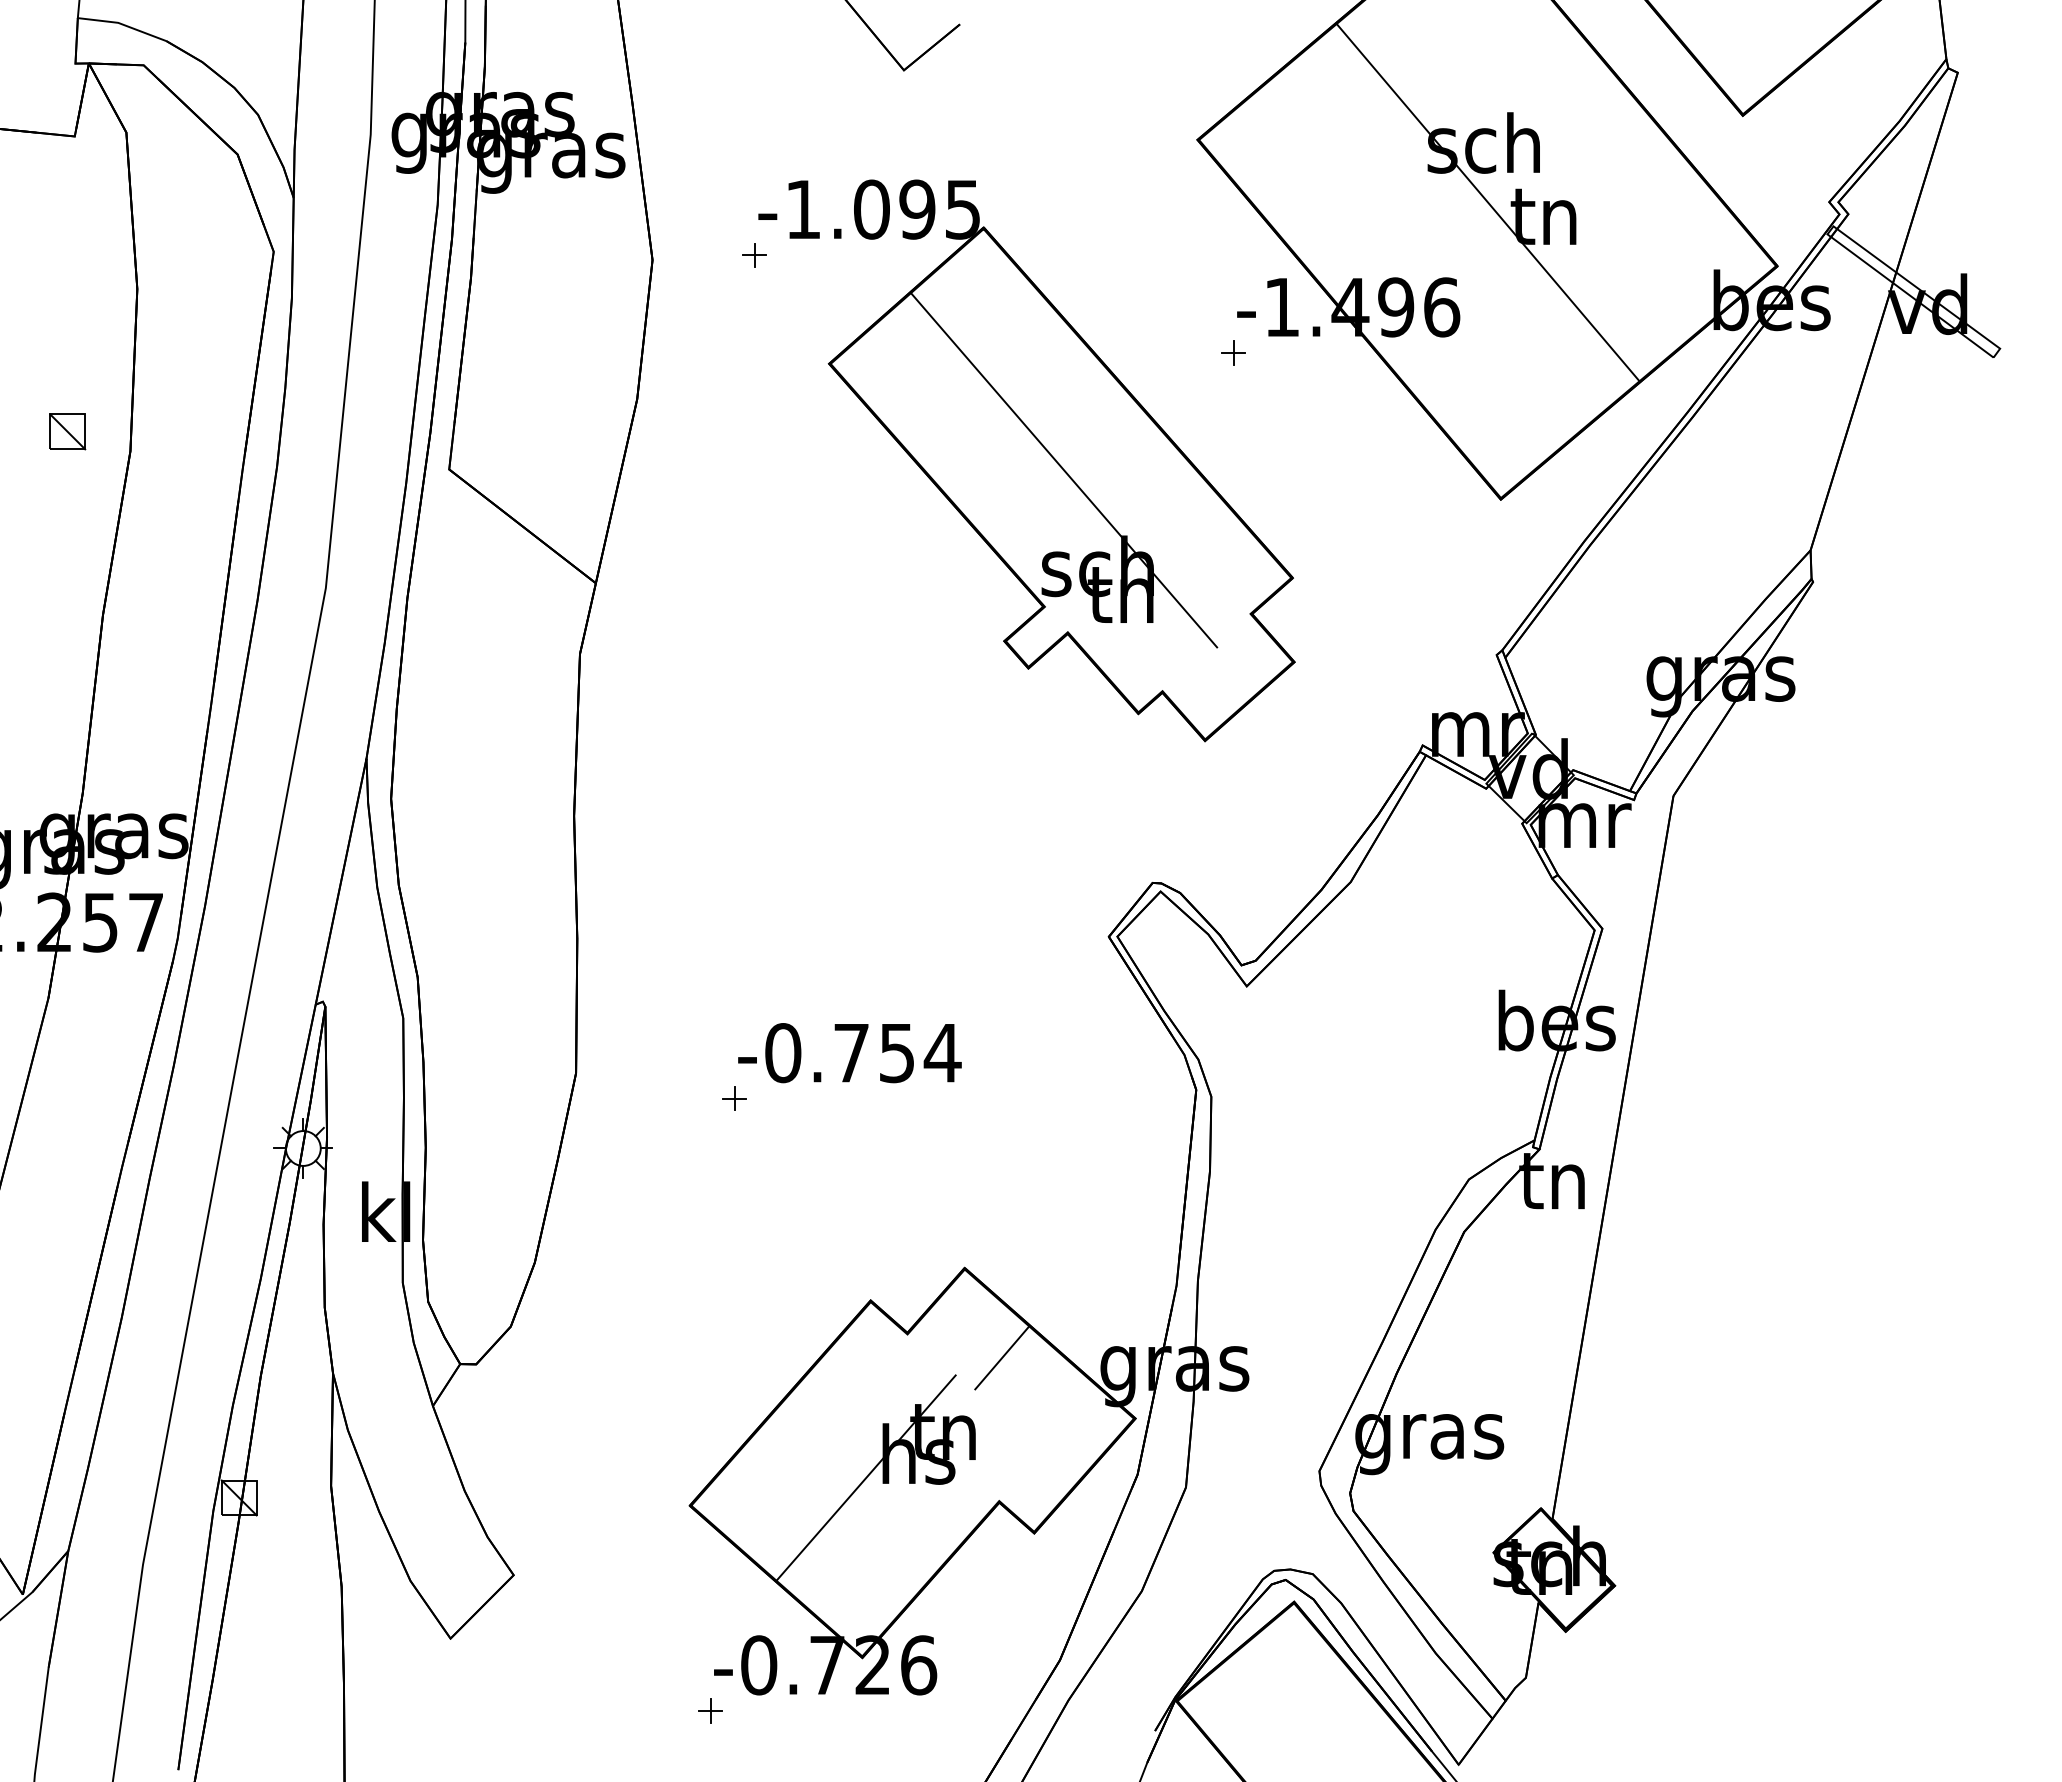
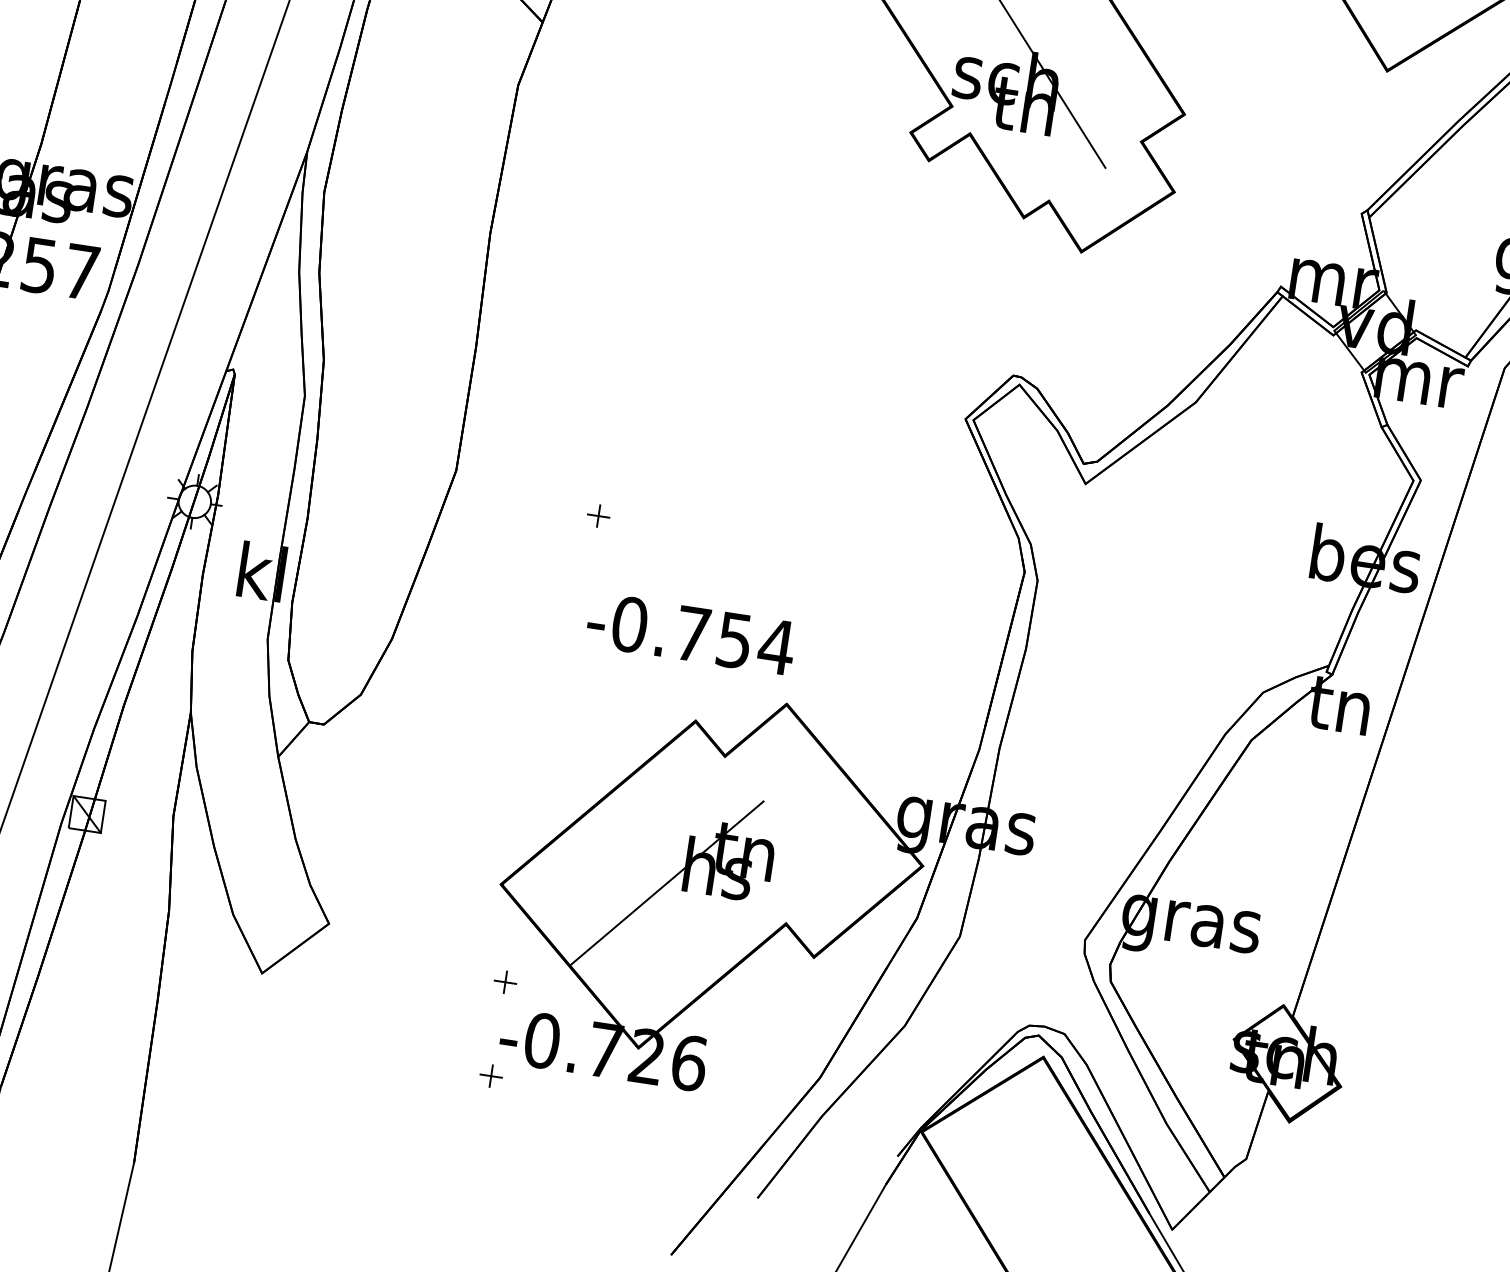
text: (849, 1053) -> (690, 634), moved
line: (1001, 1358) -> (808, 792), removed
part: (710, 1608) -> (505, 981), added

